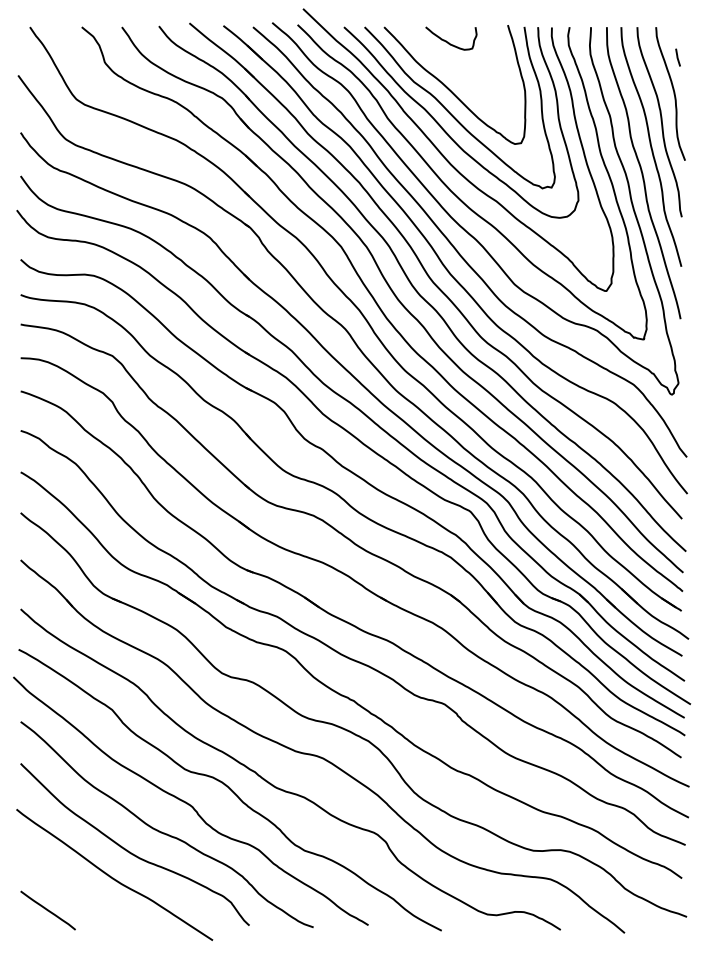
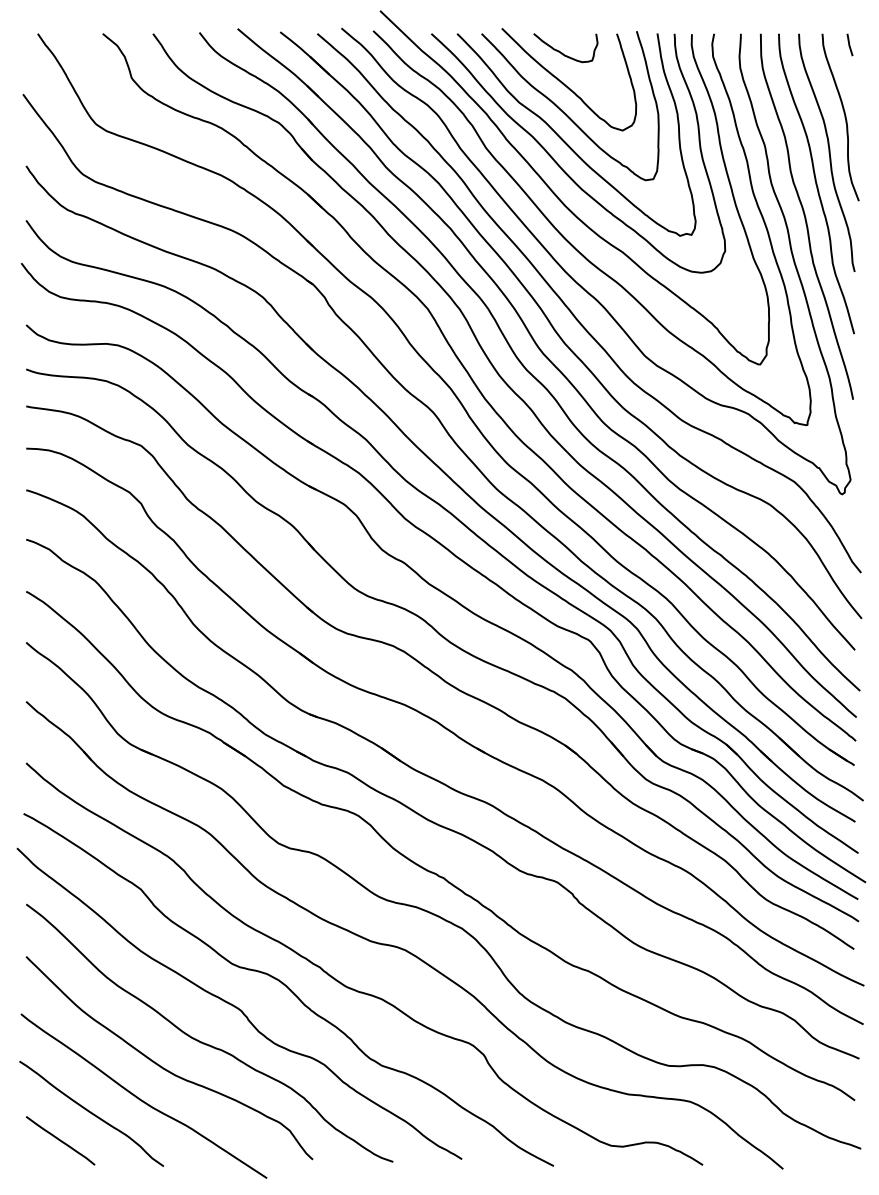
line: (677, 57) -> (849, 44), moved
curve: (450, 66) -> (564, 83), added
curve: (72, 888) -> (91, 1113), added

